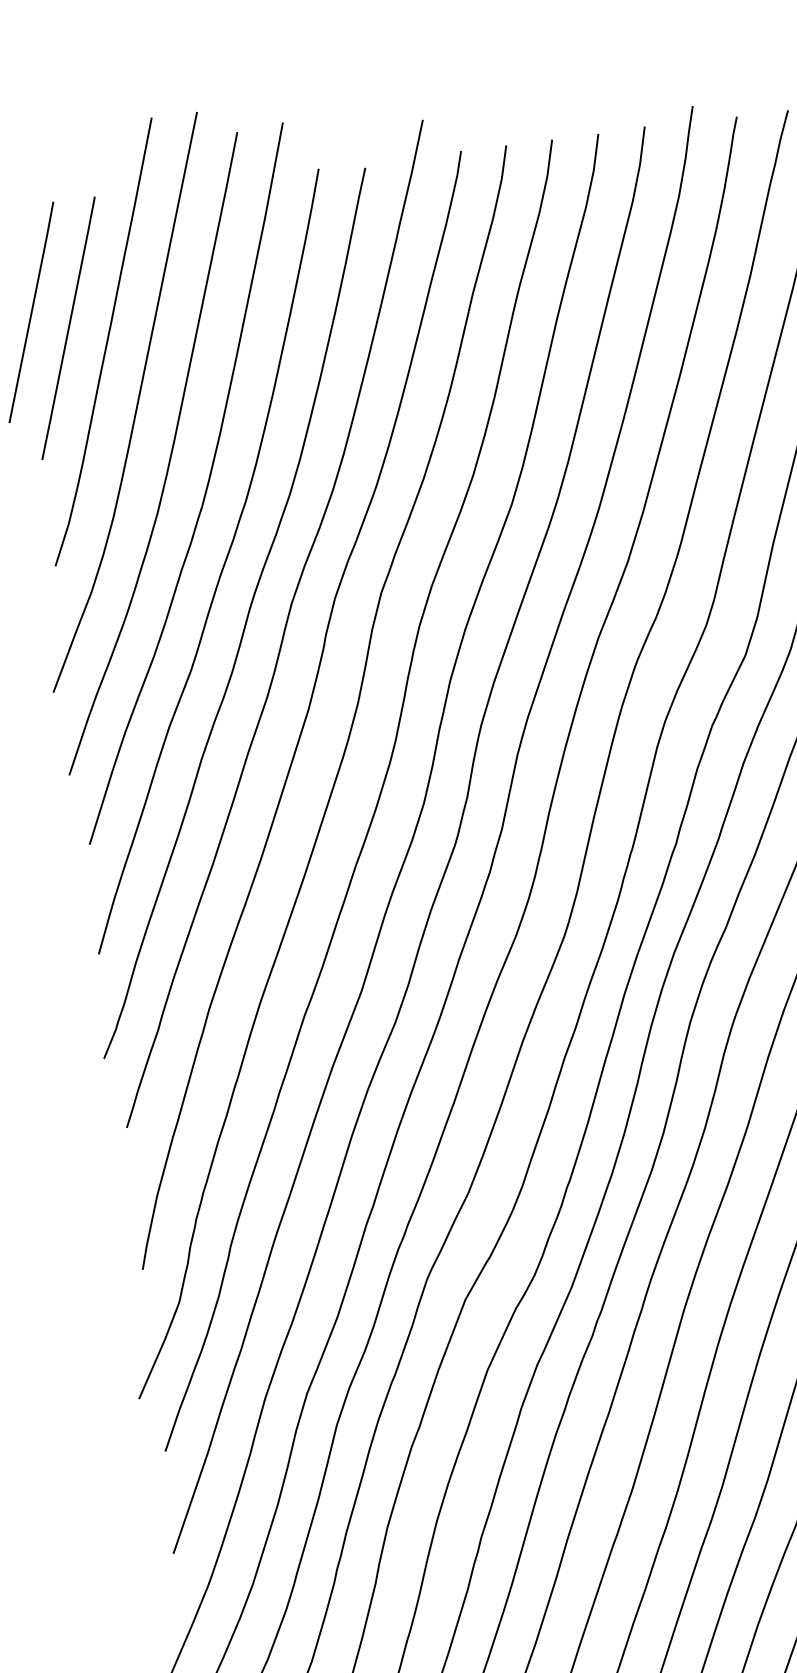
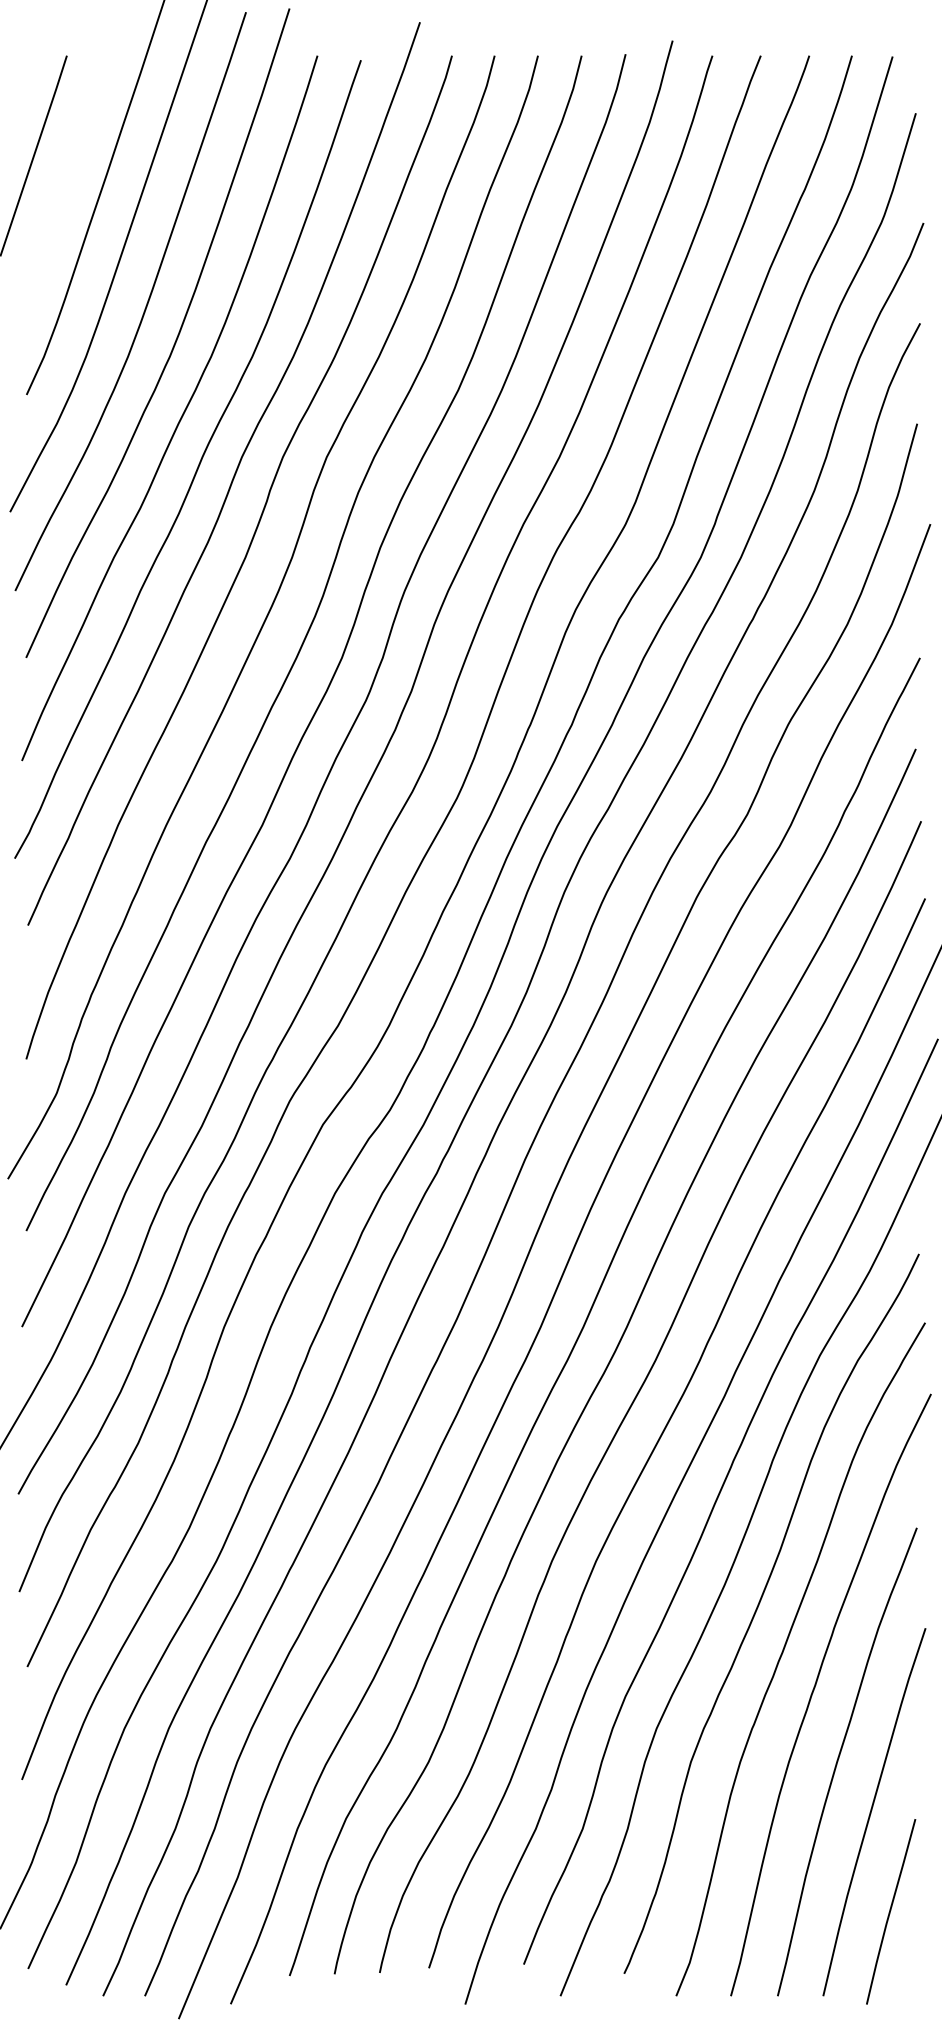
line: (68, 327) -> (66, 174), removed

